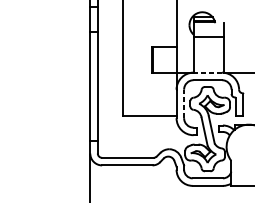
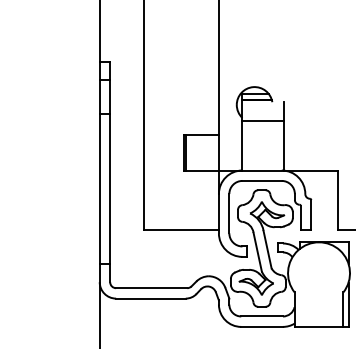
line: (208, 72) -> (262, 170), dashed -> solid
line: (184, 103) -> (229, 213), dashed -> solid

